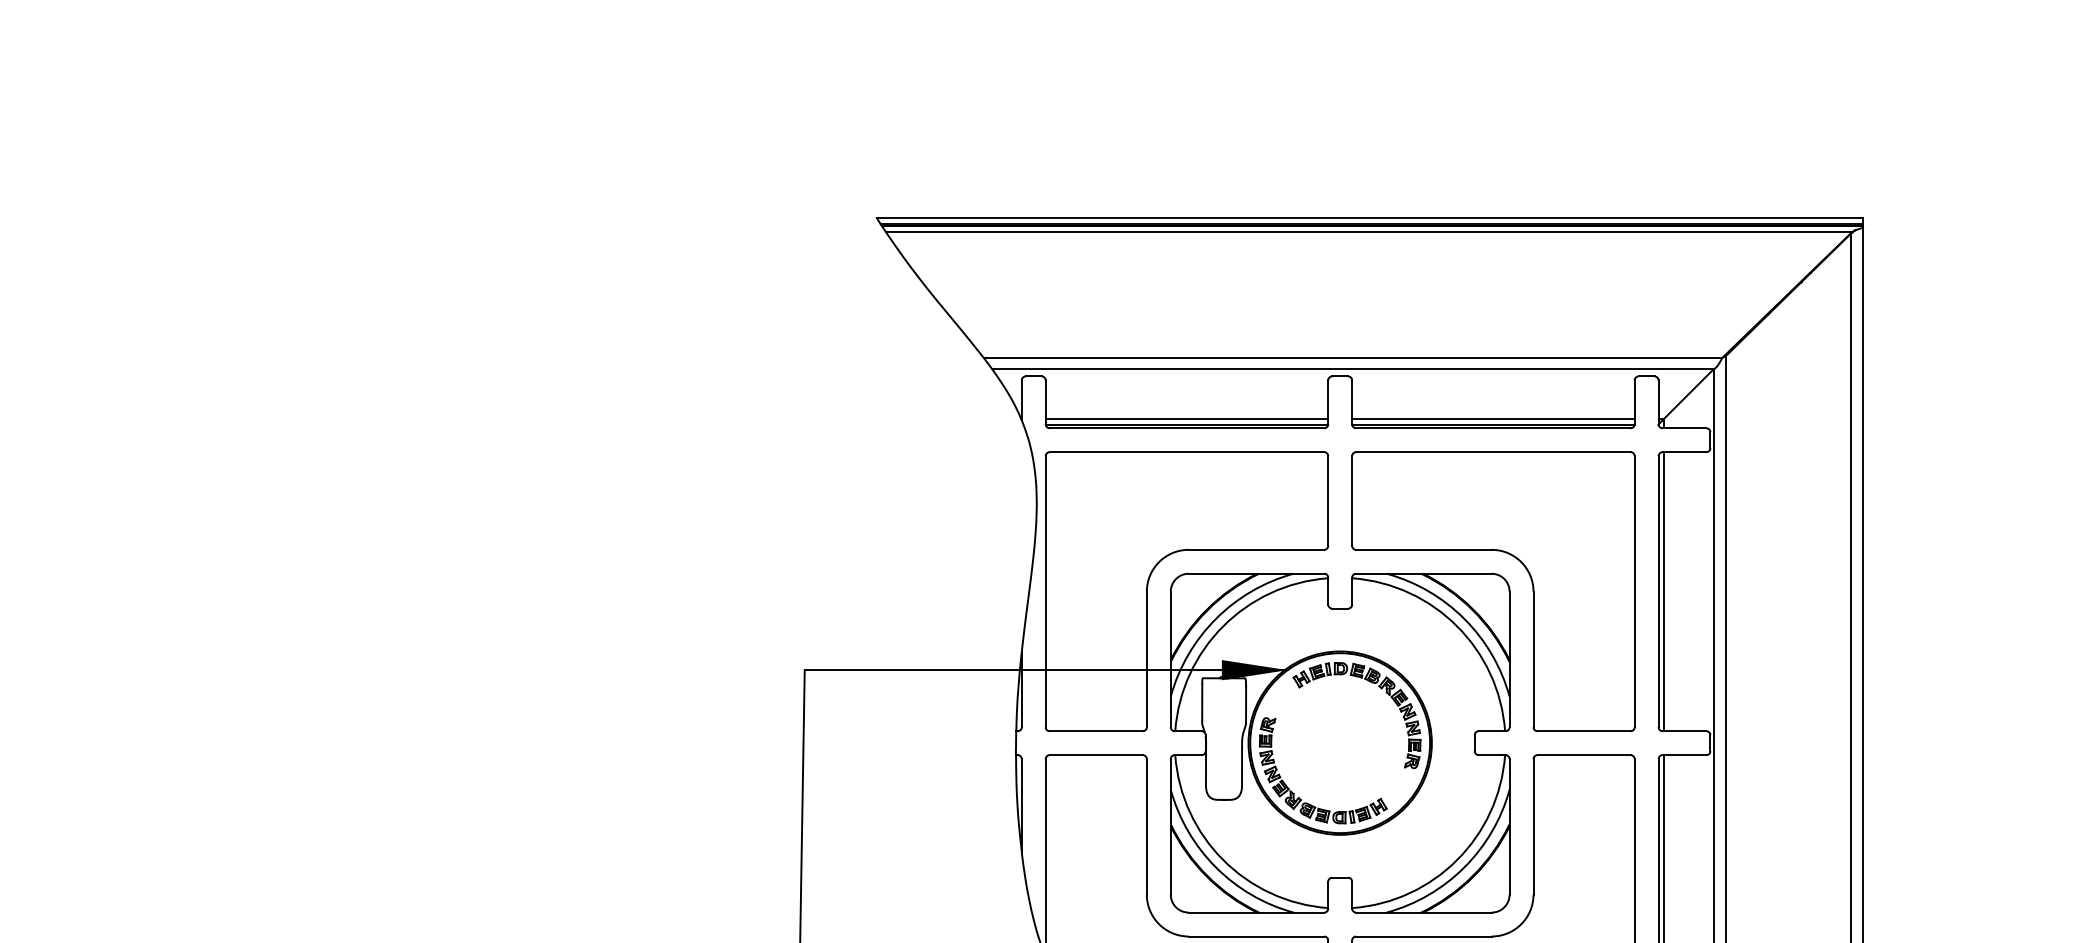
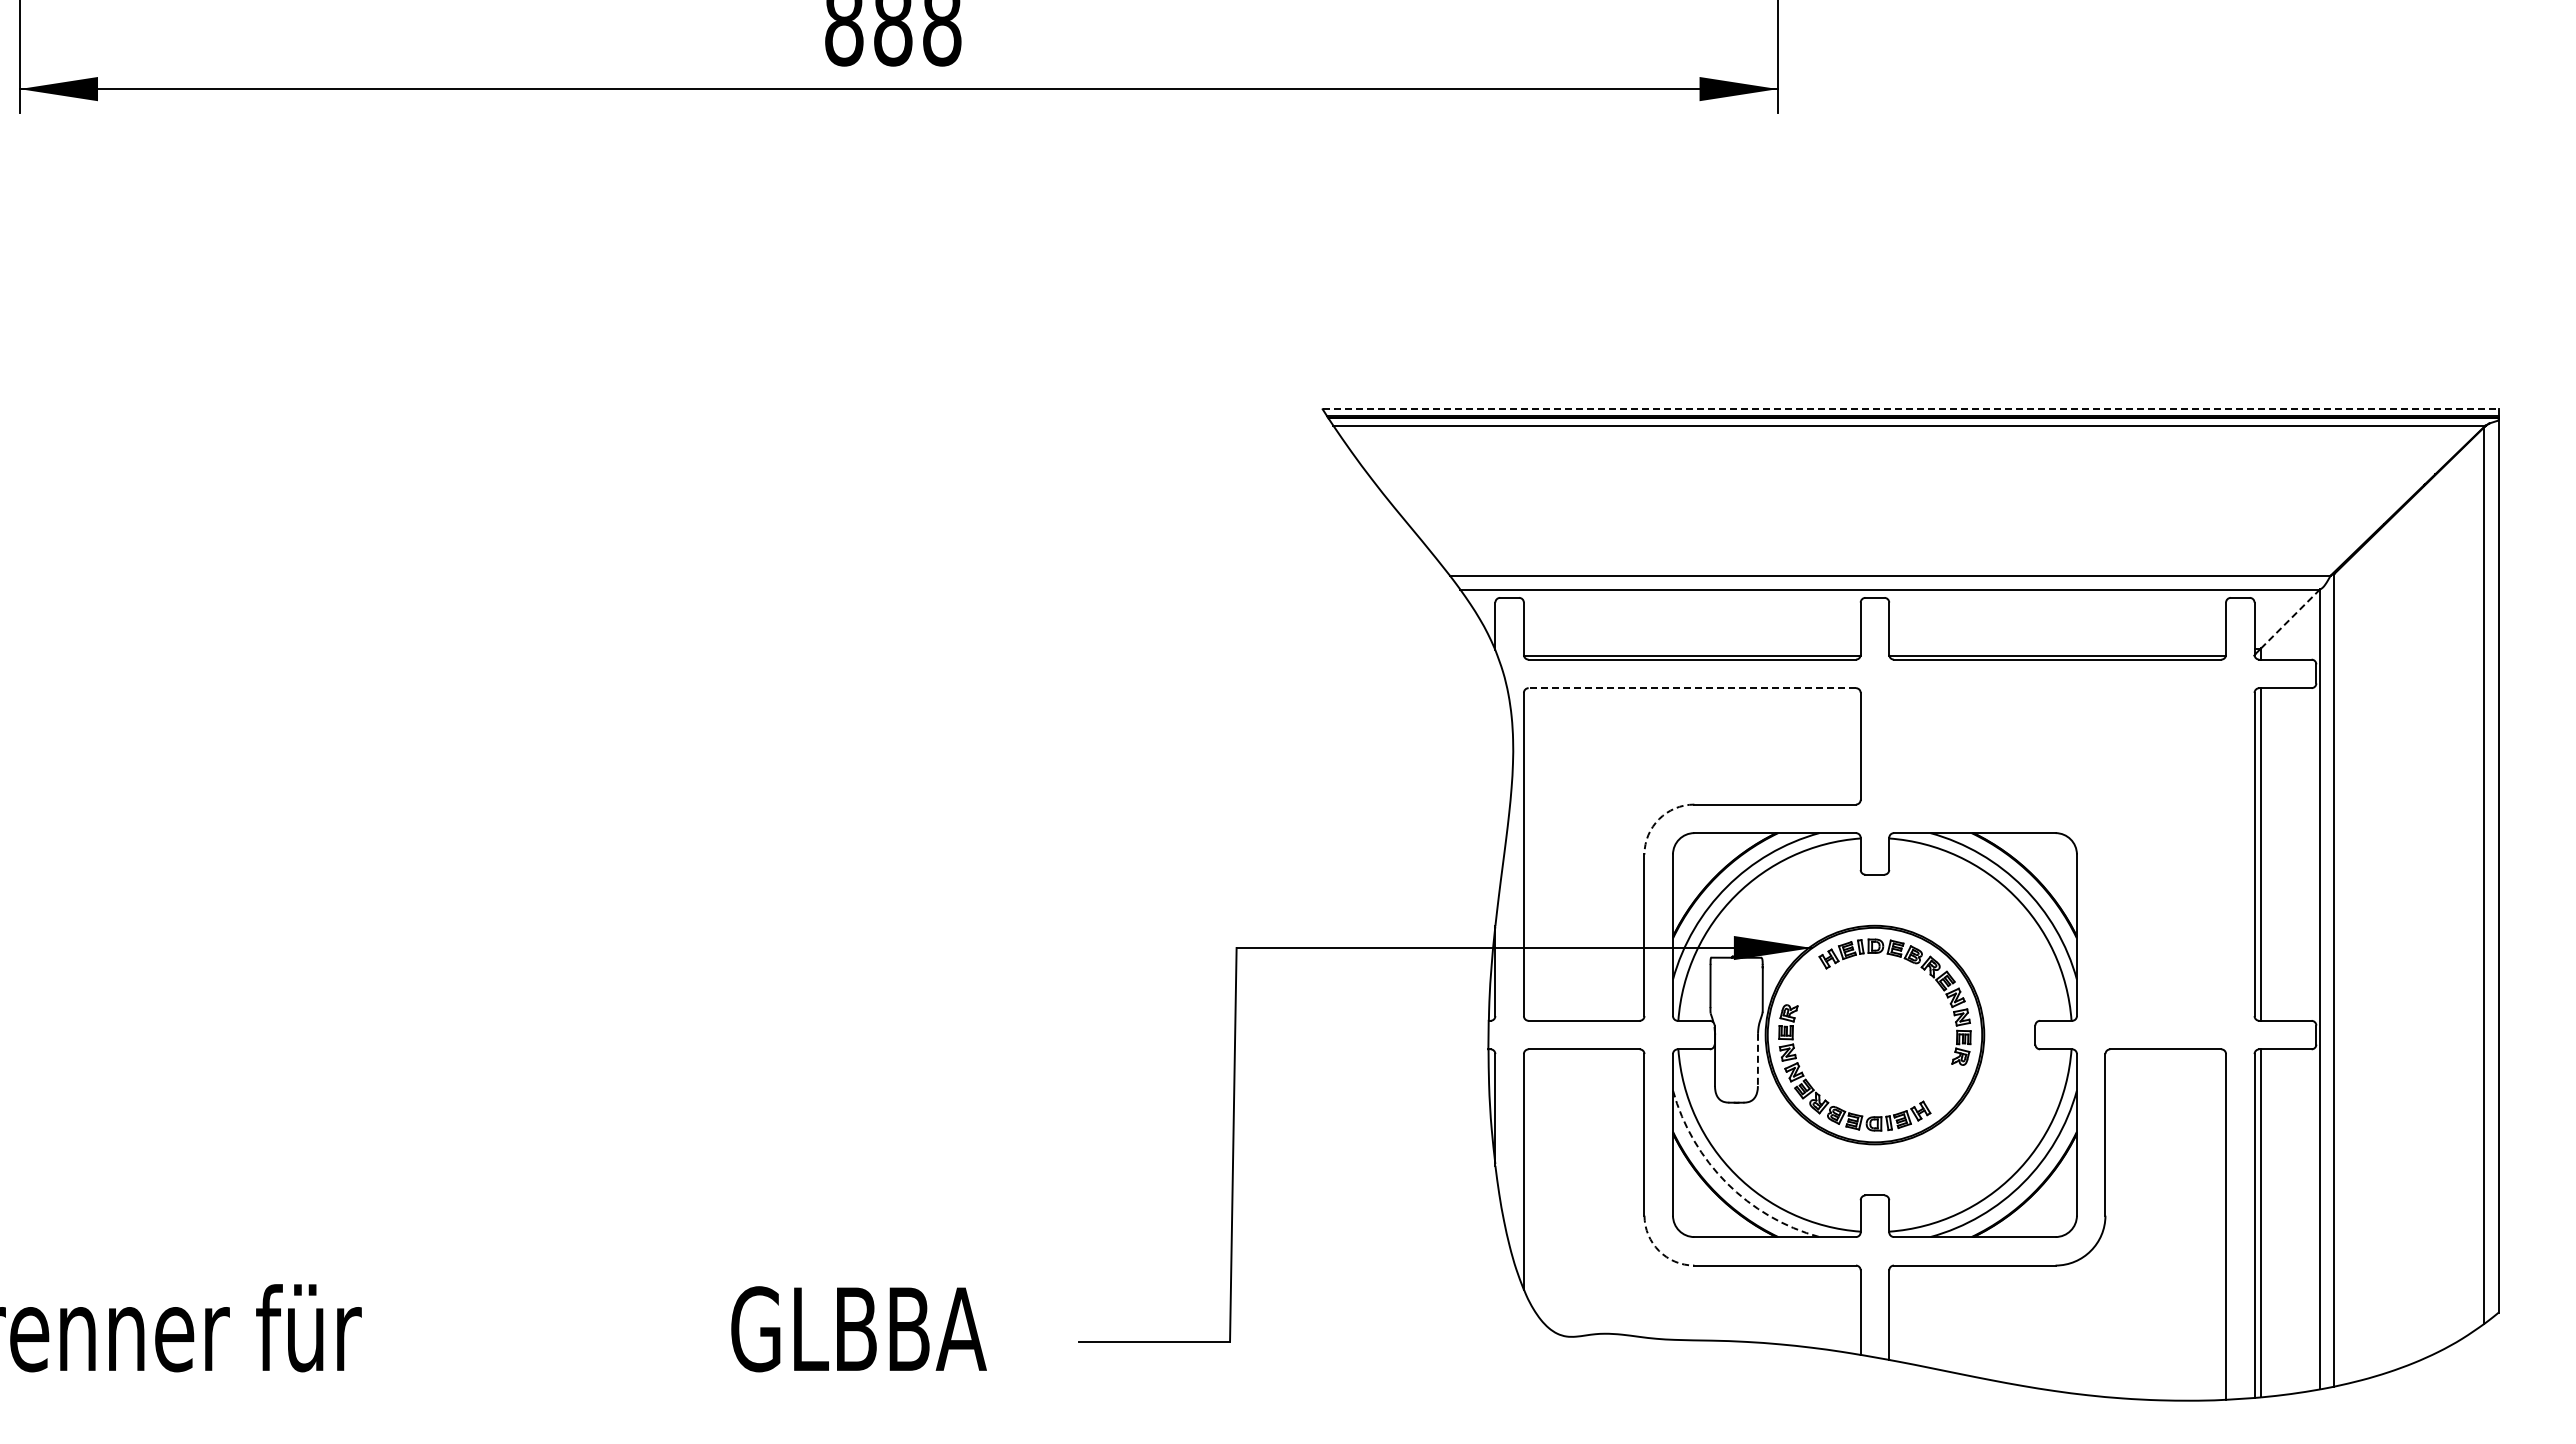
line: (1370, 218) -> (1911, 409), solid -> dashed
line: (1688, 394) -> (2290, 619), solid -> dashed
line: (1186, 418) -> (1691, 648), removed
line: (1493, 418) -> (2057, 648), removed
line: (1187, 452) -> (1692, 688), solid -> dashed
arc: (1159, 562) -> (1659, 819), solid -> dashed
part: (1531, 584) -> (2103, 846), removed
line: (1241, 764) -> (1757, 1060), solid -> dashed
arc: (1215, 867) -> (1726, 1183), solid -> dashed
arc: (1159, 923) -> (1659, 1250), solid -> dashed

